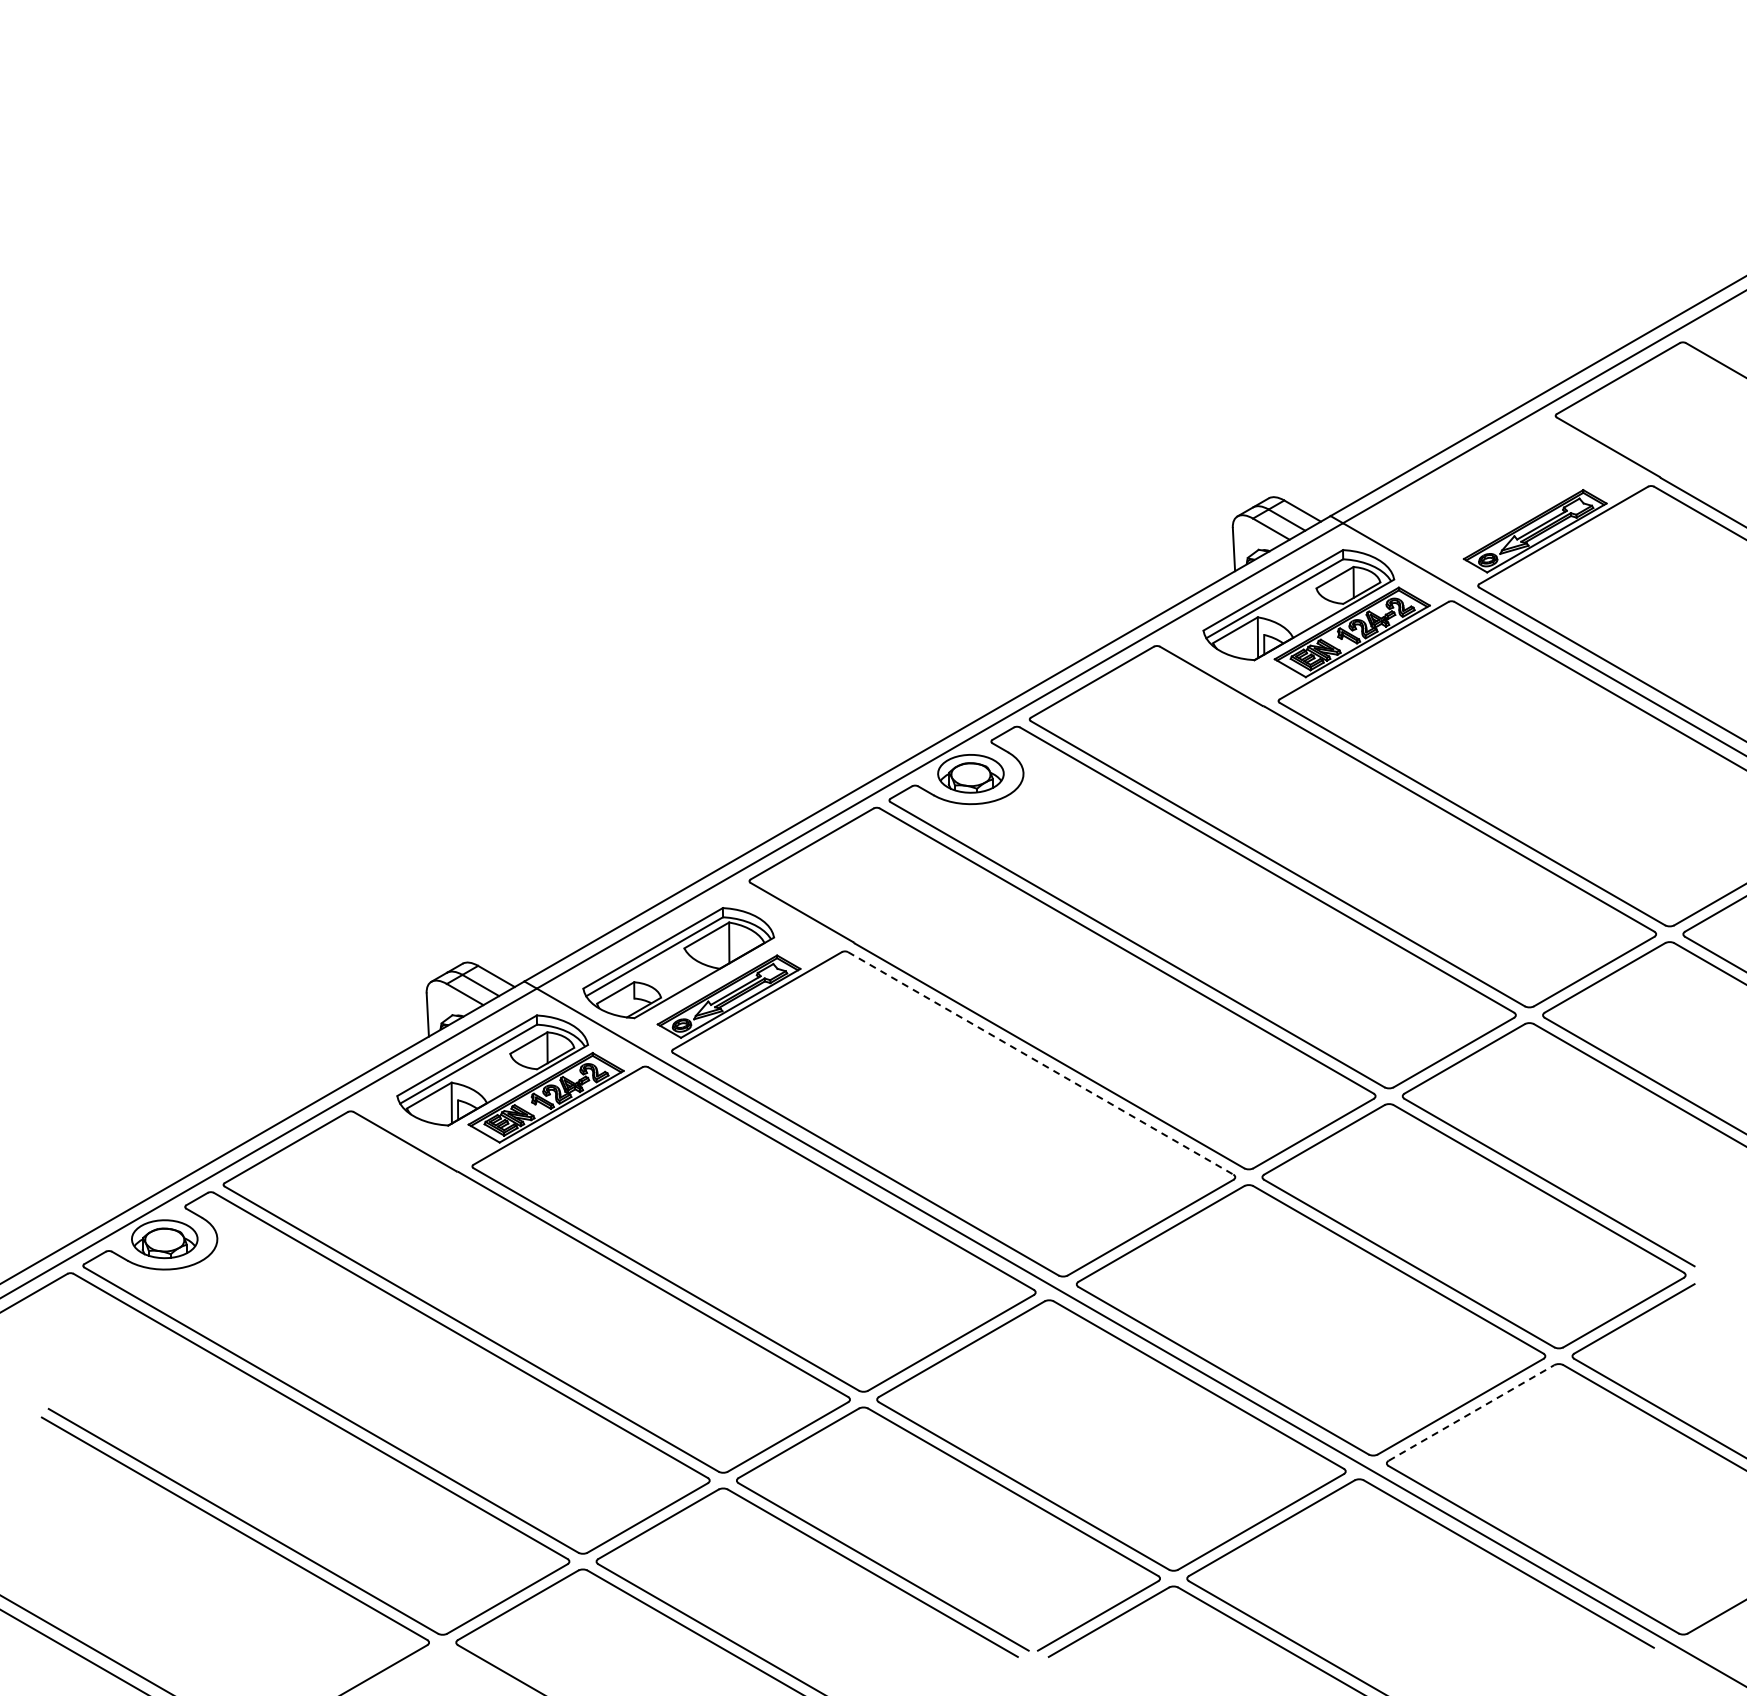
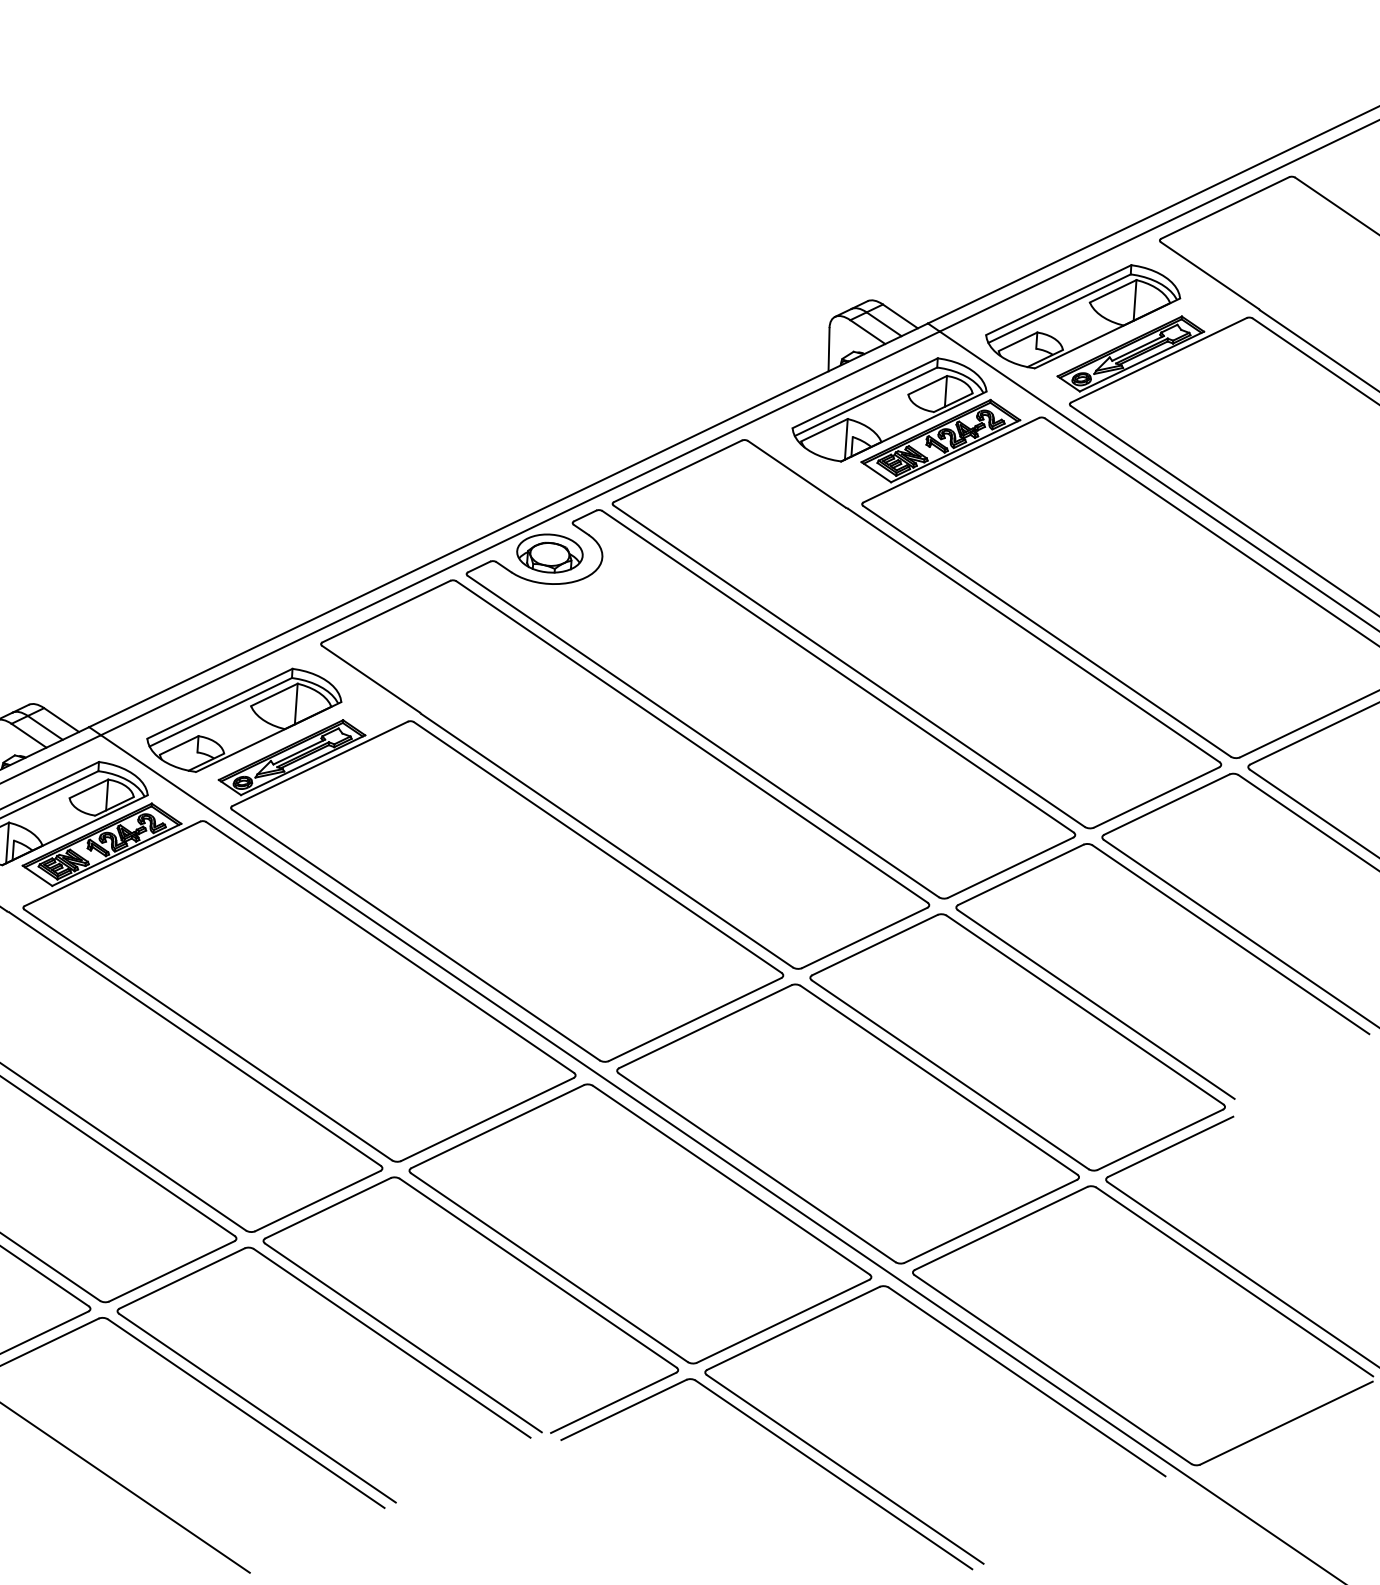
part: (1484, 497) -> (1082, 316), added
line: (1041, 1063) -> (598, 847), dashed -> solid
line: (1471, 1412) -> (1001, 1227), dashed -> solid

